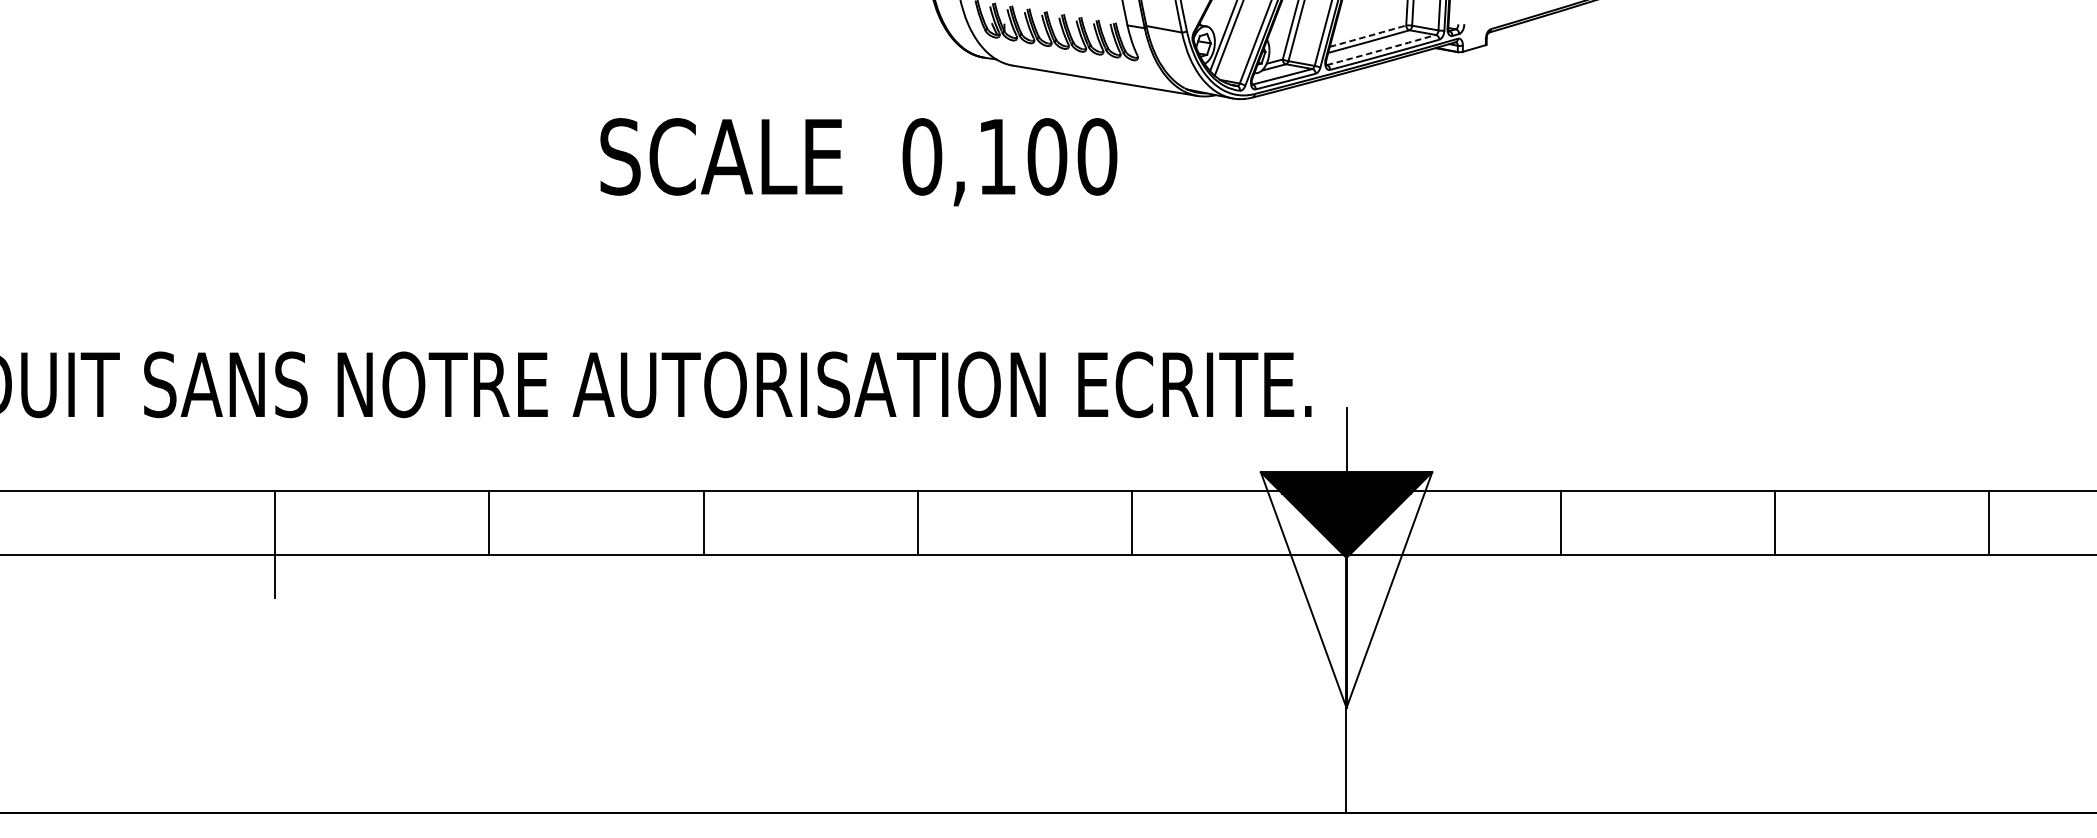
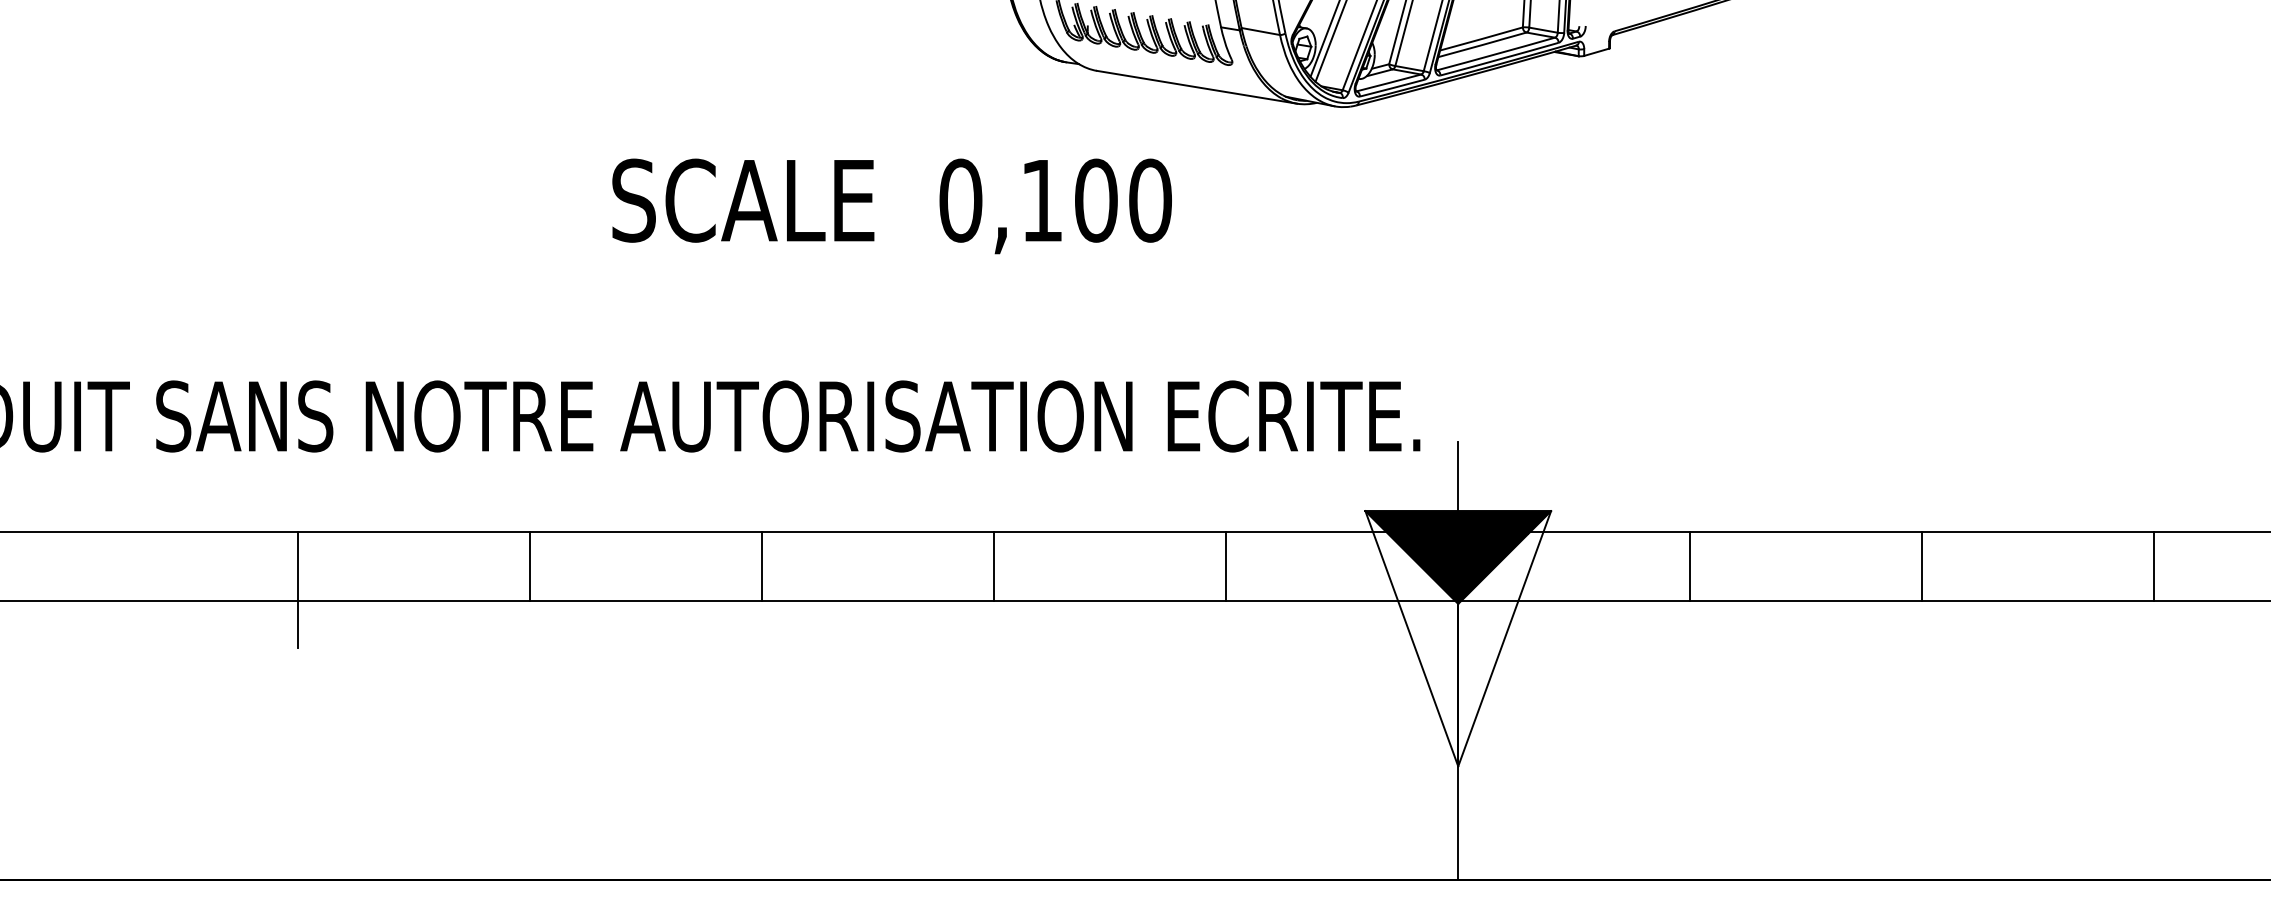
arc: (1368, 36) -> (1481, 39), dashed -> solid
arc: (1381, 50) -> (1496, 54), dashed -> solid
text: (858, 162) -> (891, 206), moved

